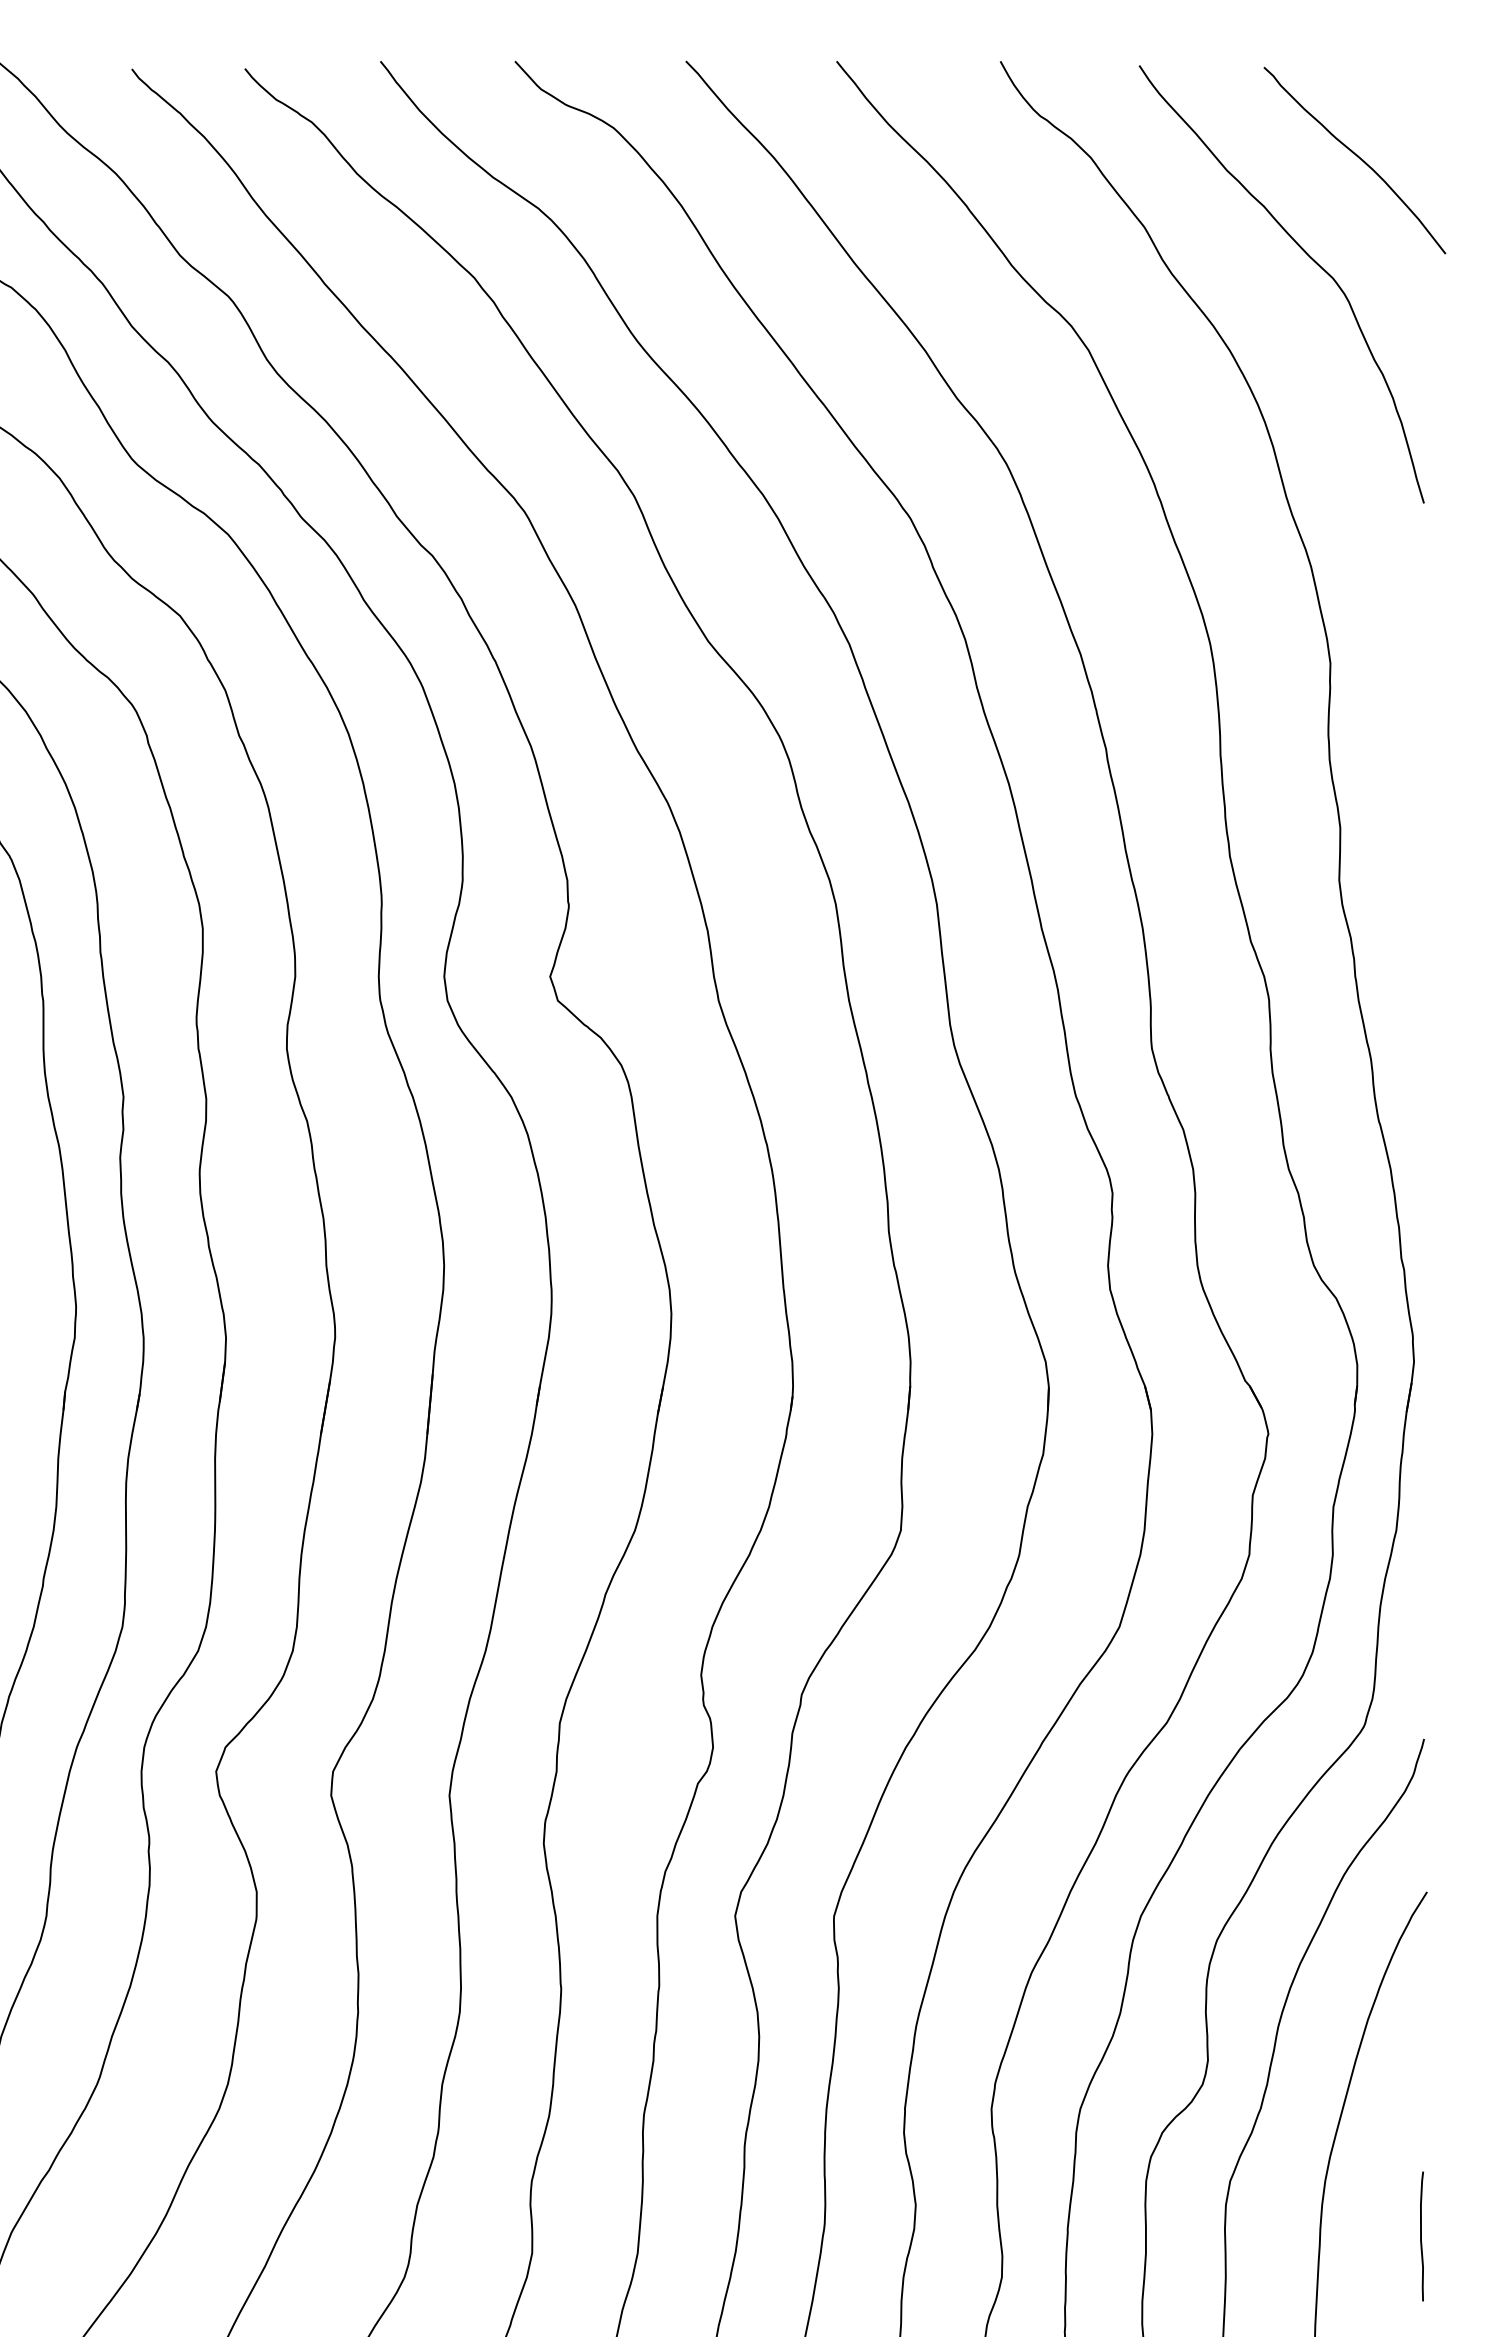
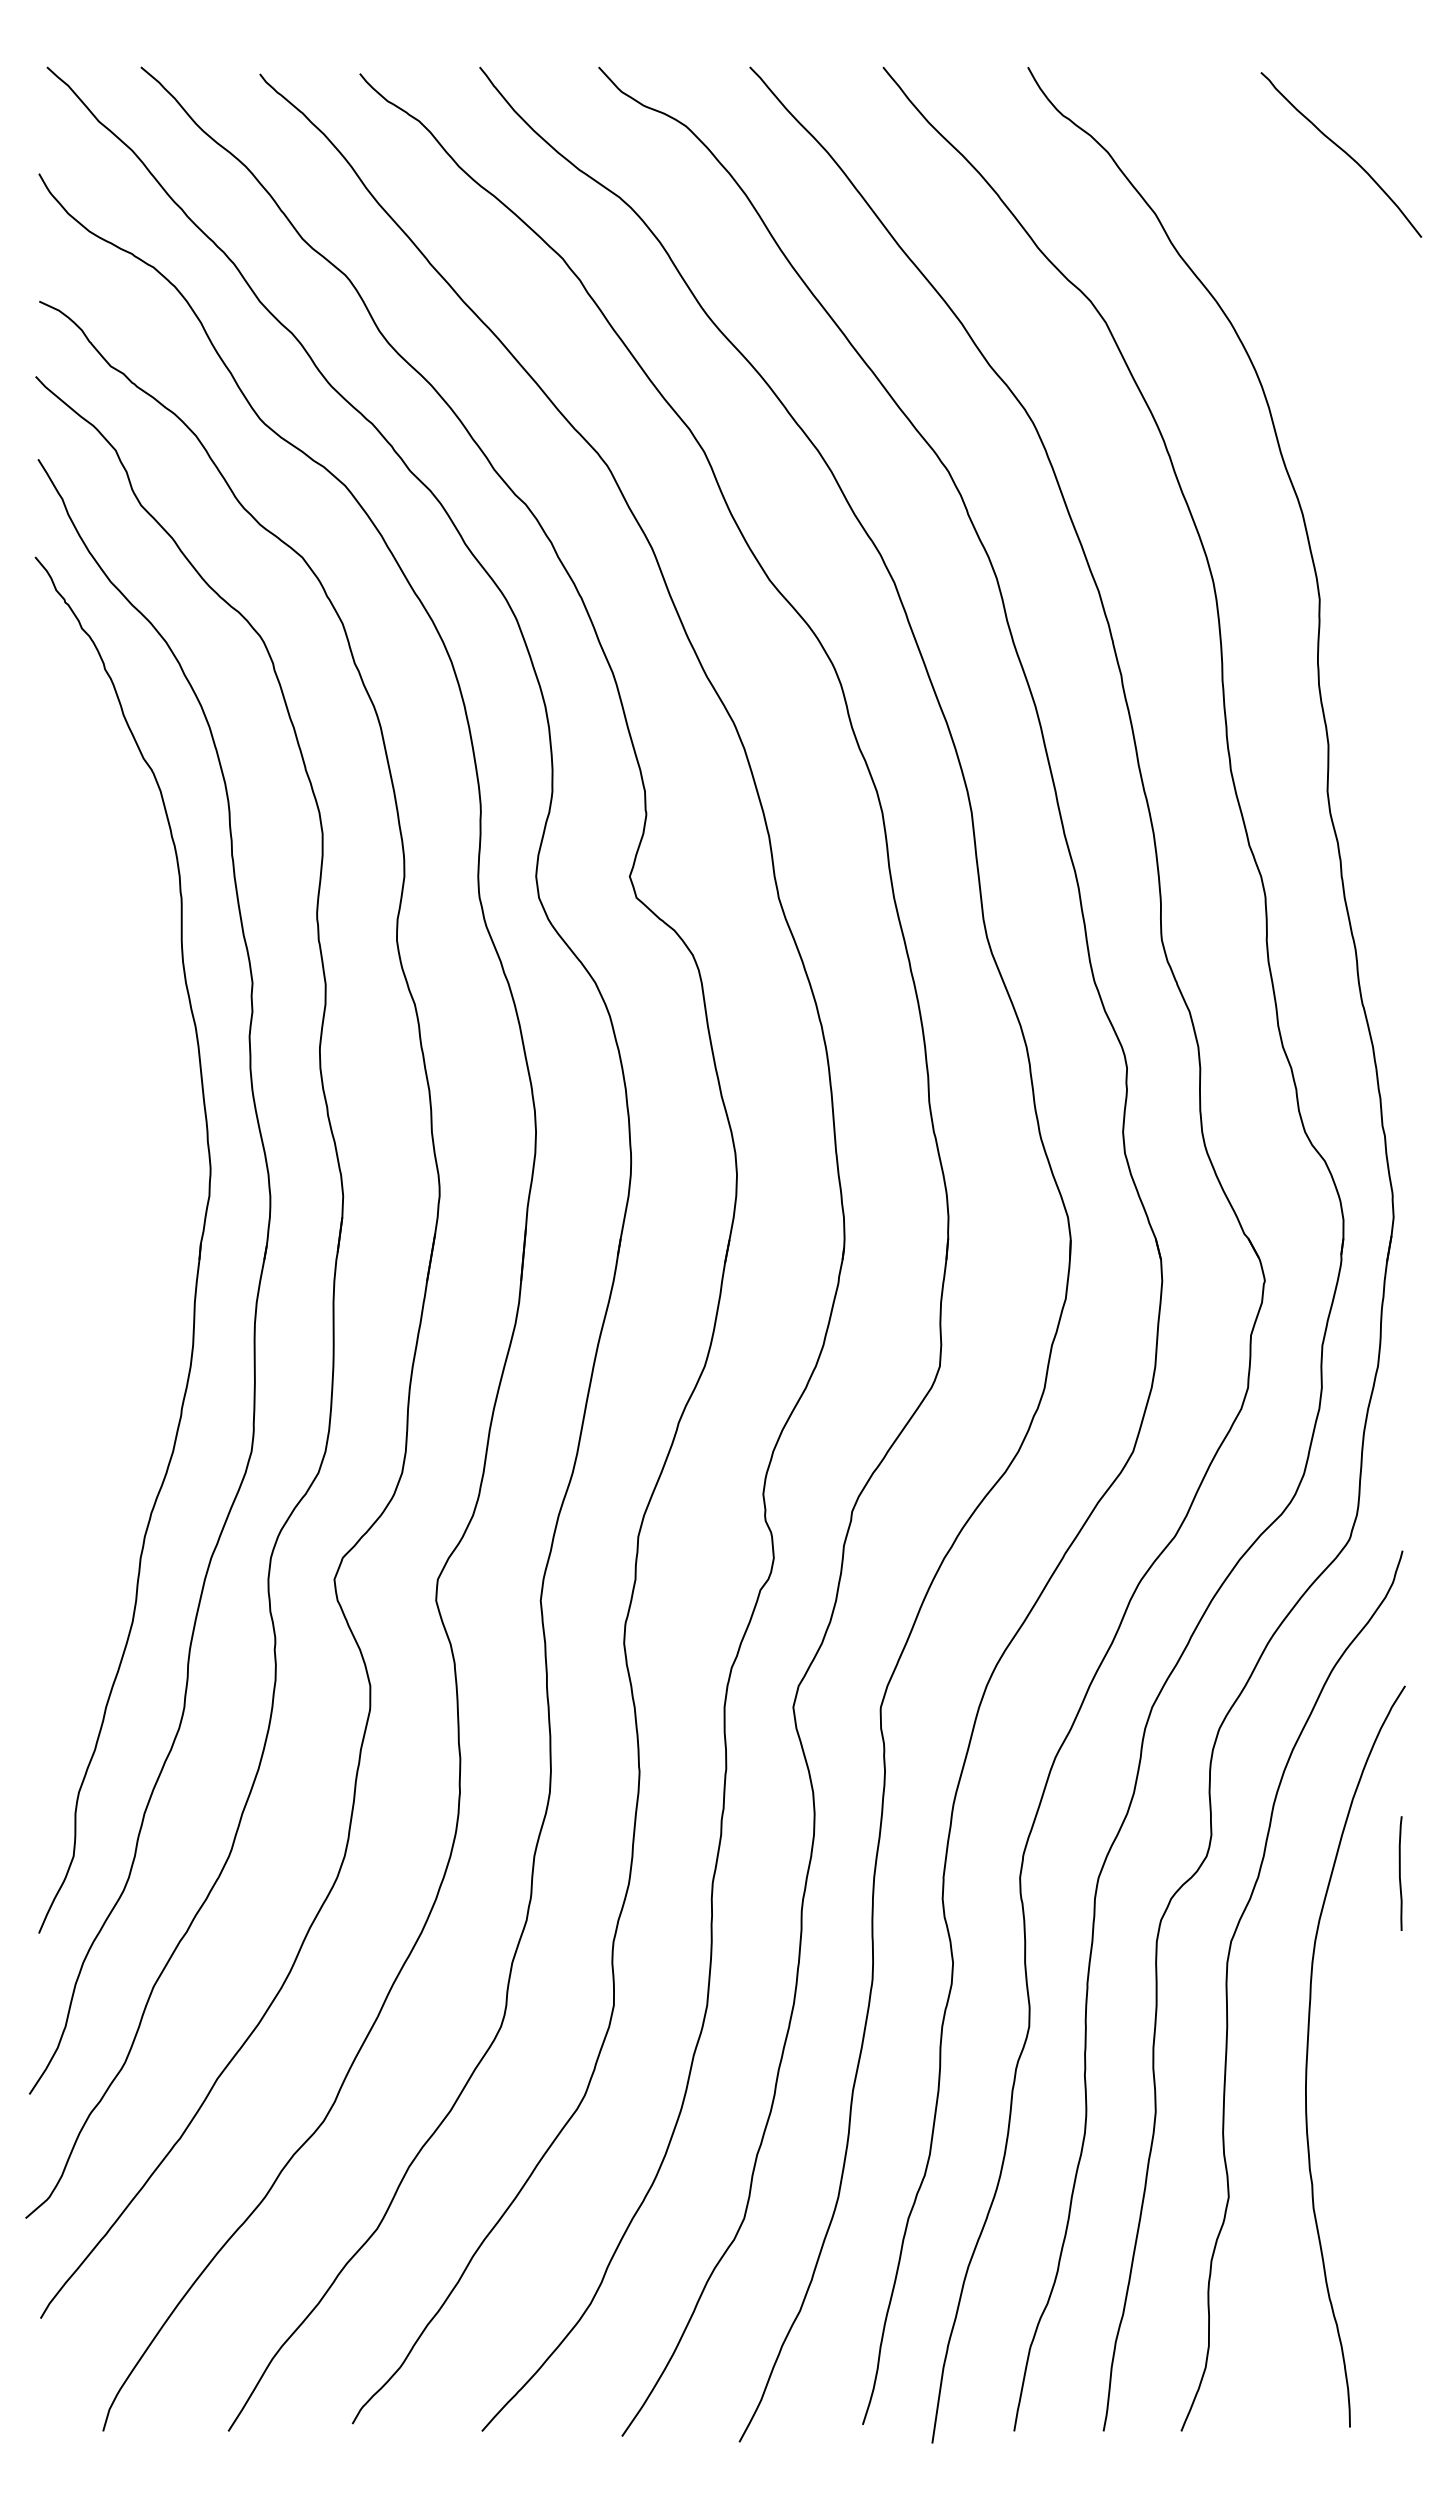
curve: (1308, 257) -> (1300, 240), removed
curve: (1421, 2236) -> (1400, 1873), moved

